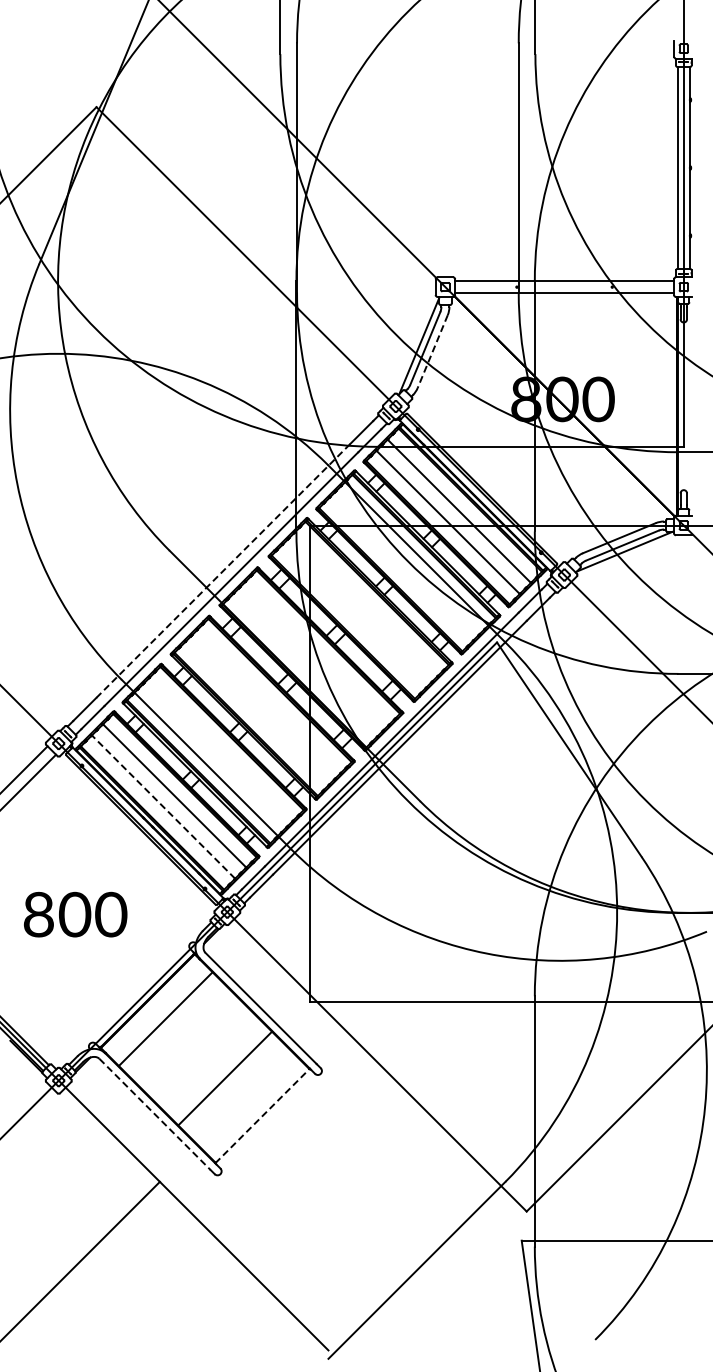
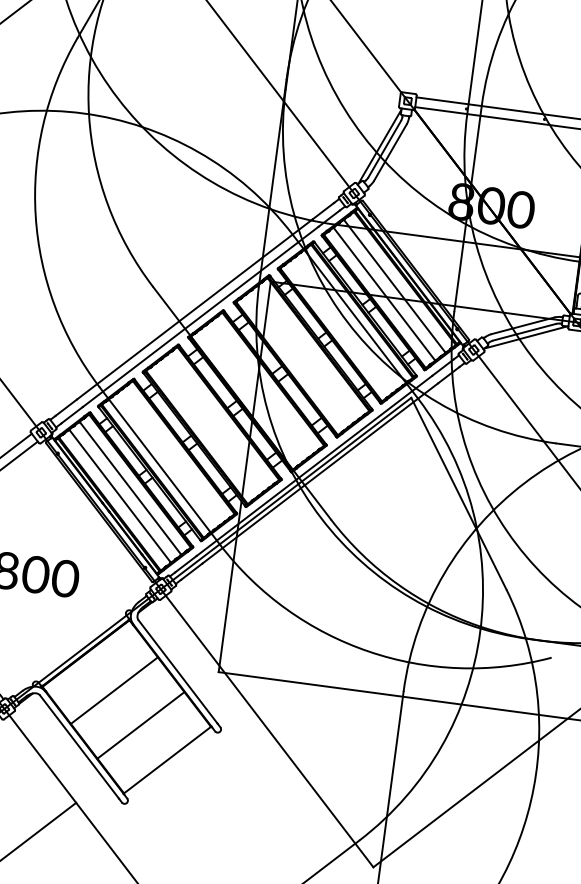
line: (432, 352) -> (390, 153), dashed -> solid
line: (222, 571) -> (194, 309), dashed -> solid
line: (163, 806) -> (120, 495), dashed -> solid
line: (165, 1019) -> (114, 690), moved
line: (155, 1114) -> (79, 747), dashed -> solid
line: (262, 1115) -> (167, 759), dashed -> solid

